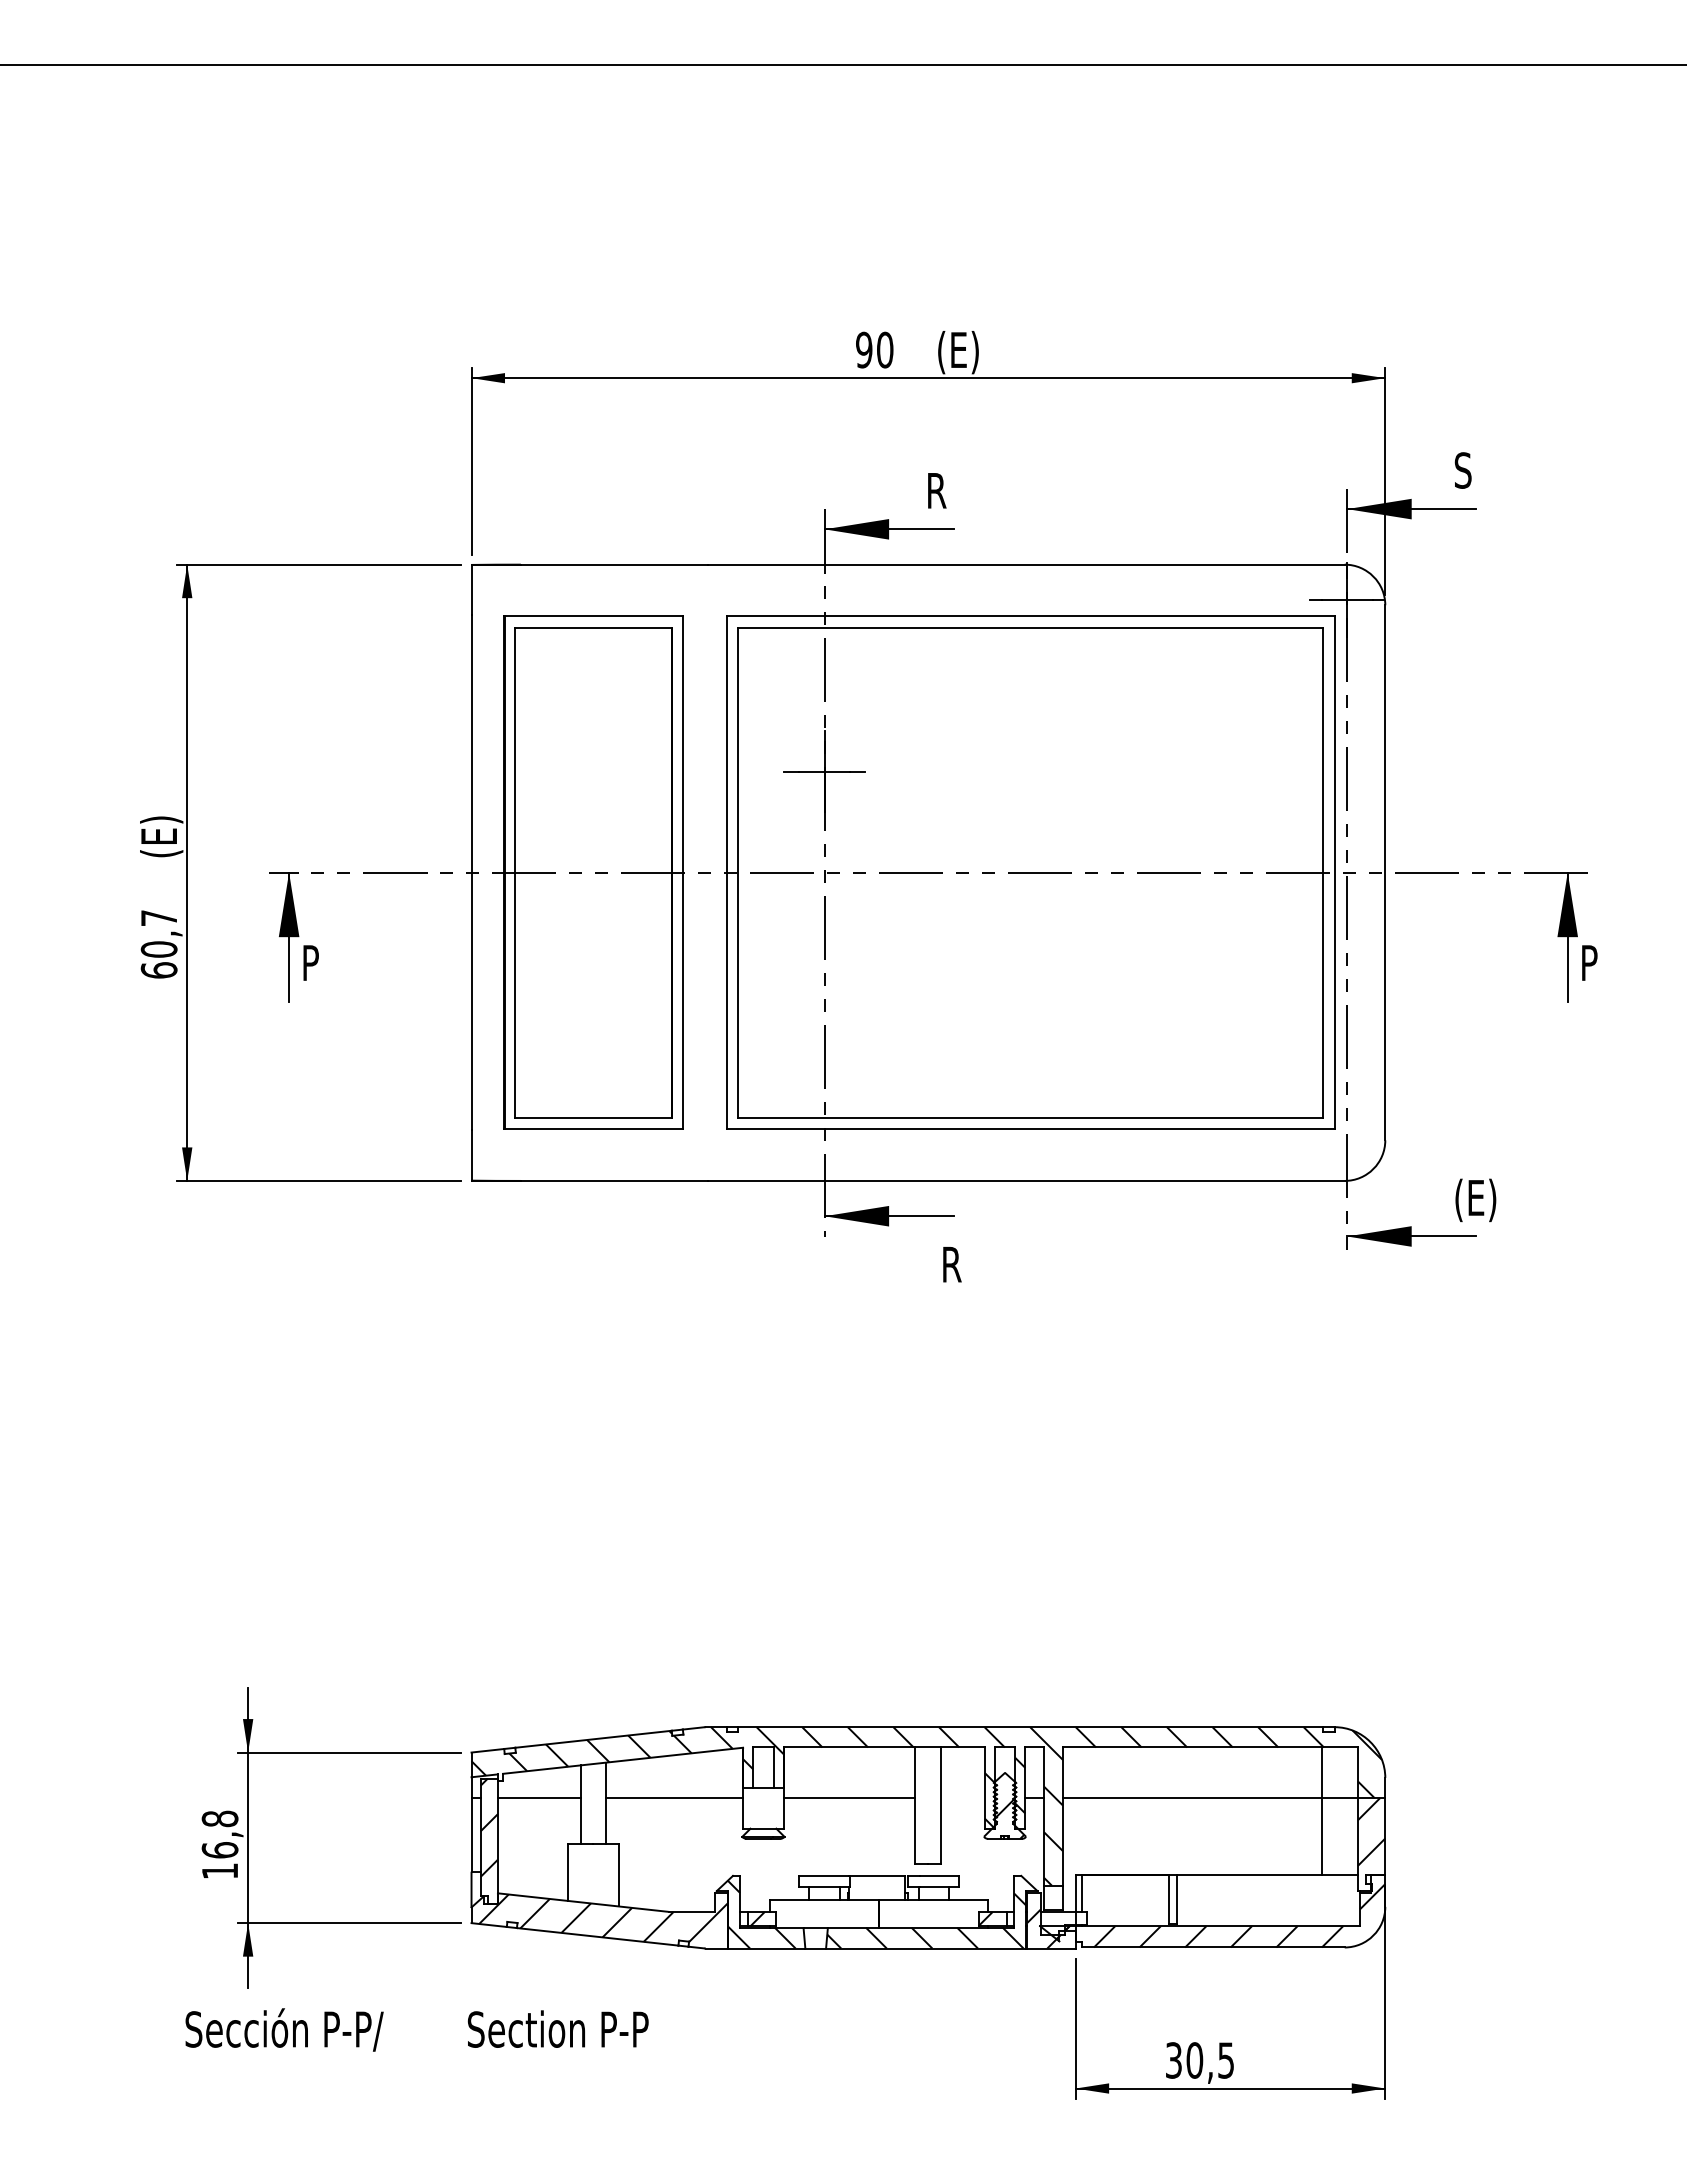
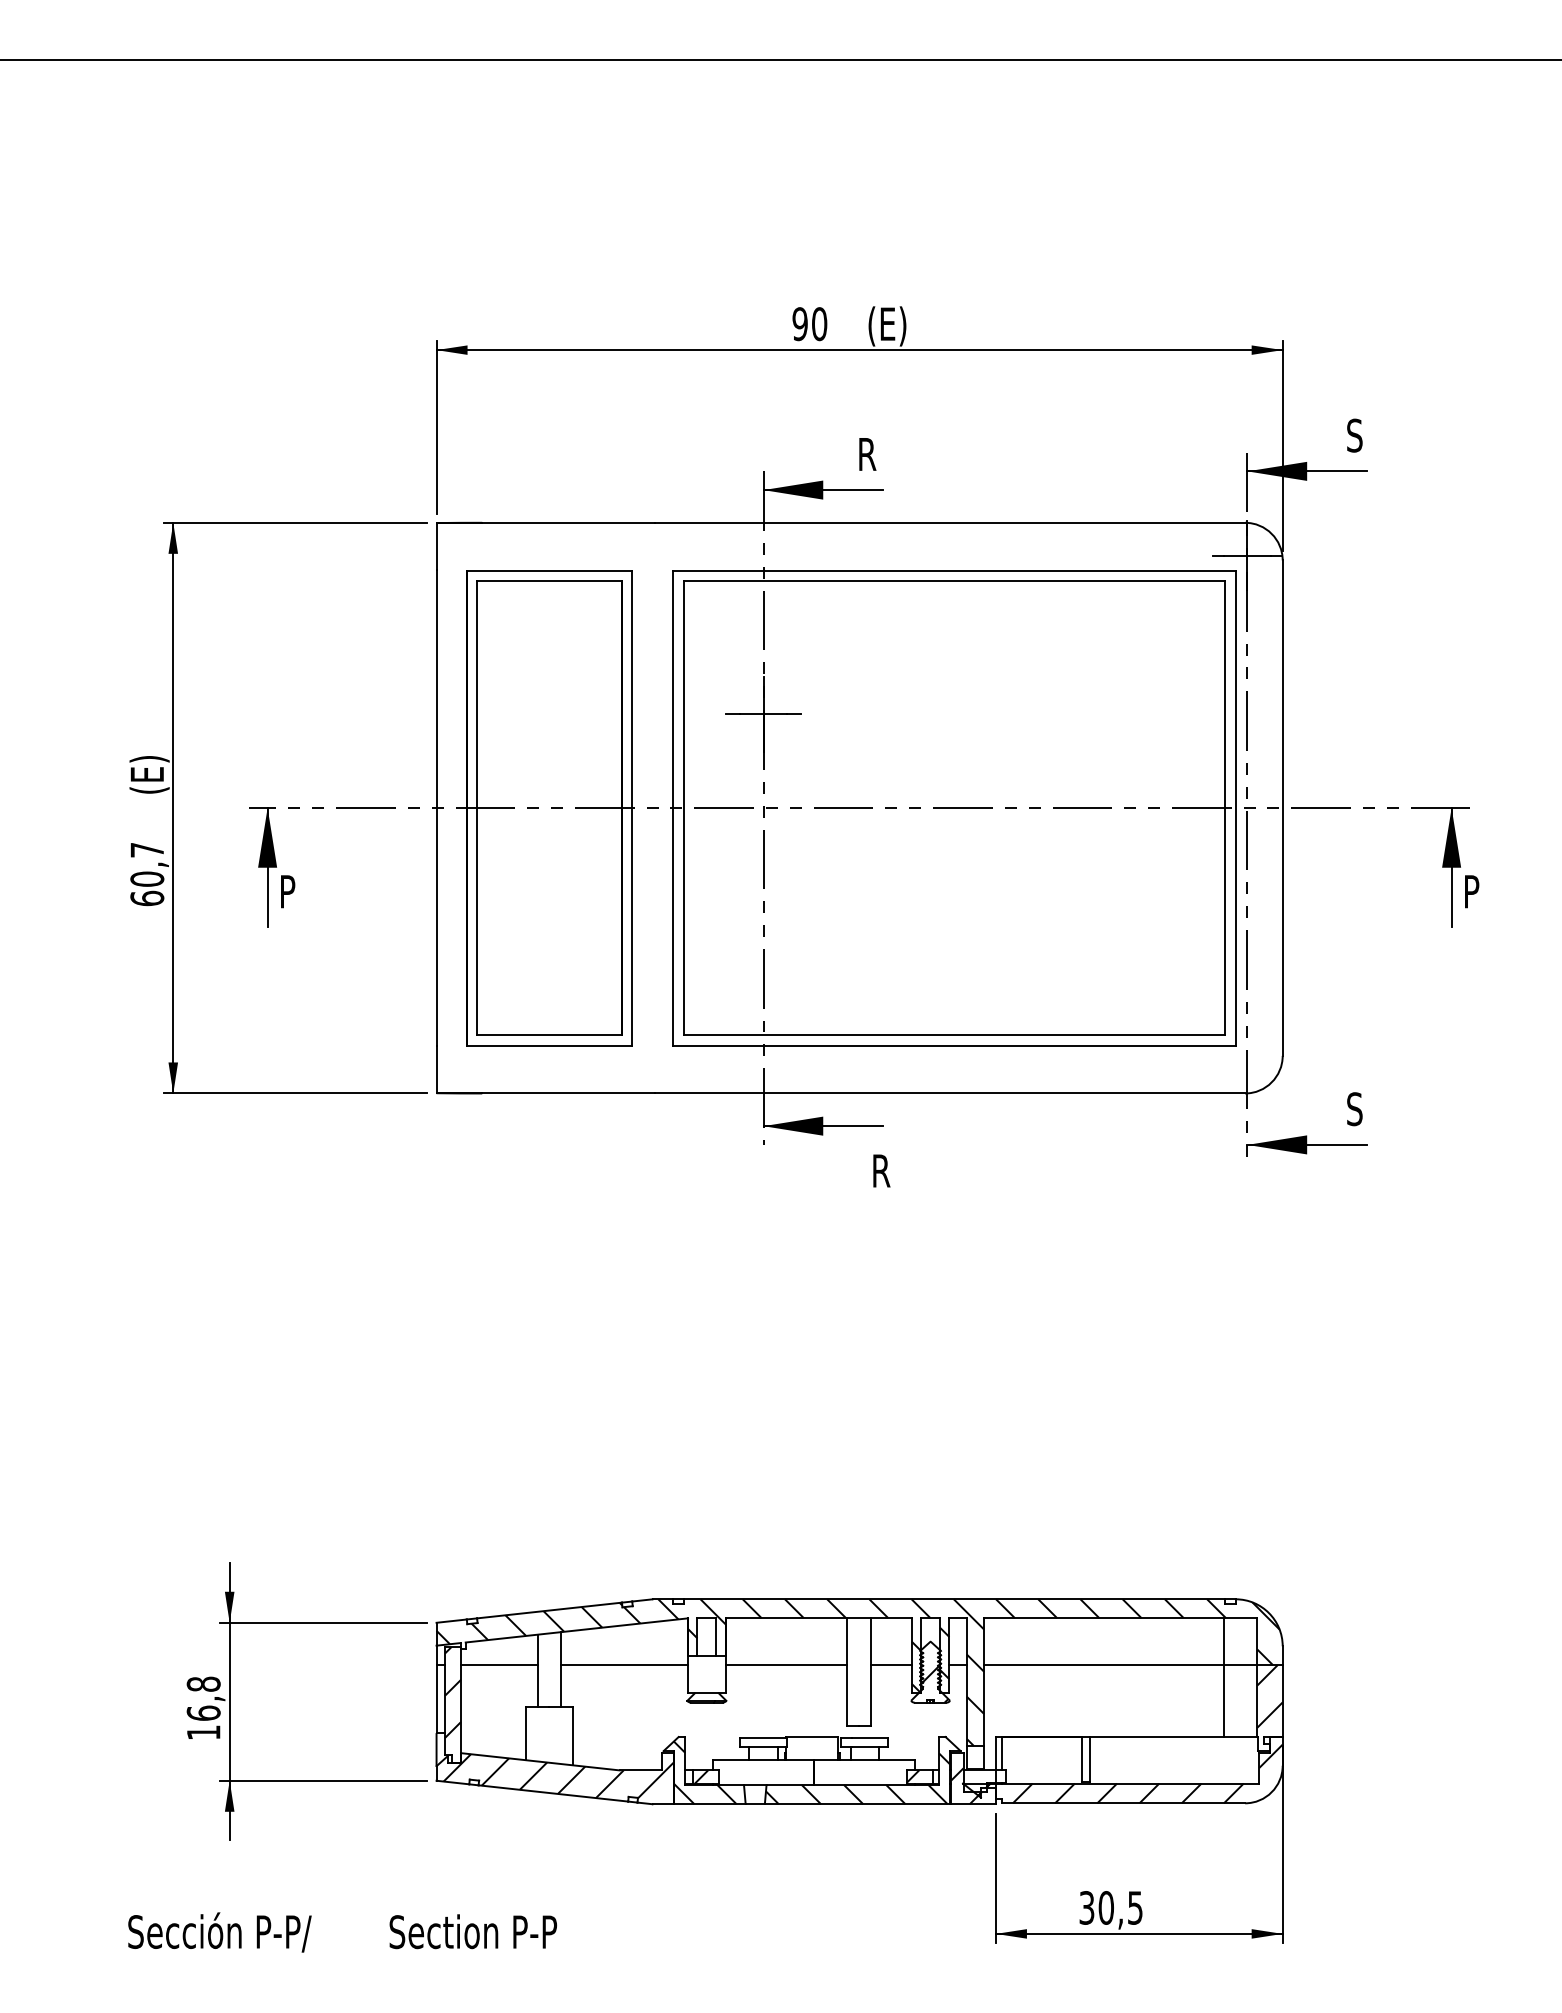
text: (1475, 1200) -> (1366, 1111), (E) -> S
line: (962, 1798) -> (891, 1665), added
text: (416, 2029) -> (342, 1932), moved

